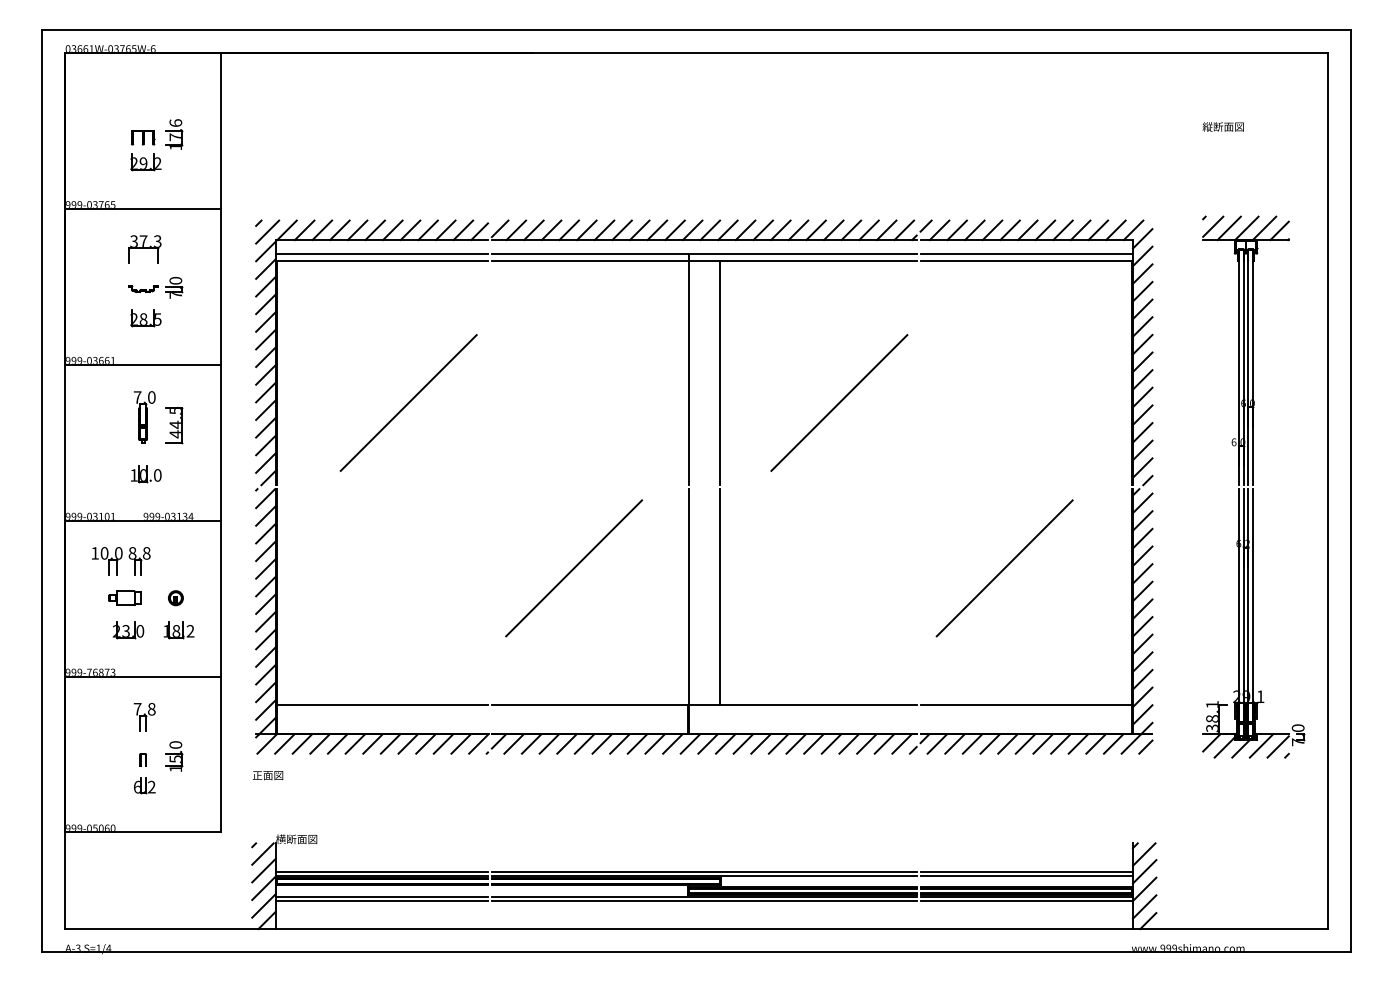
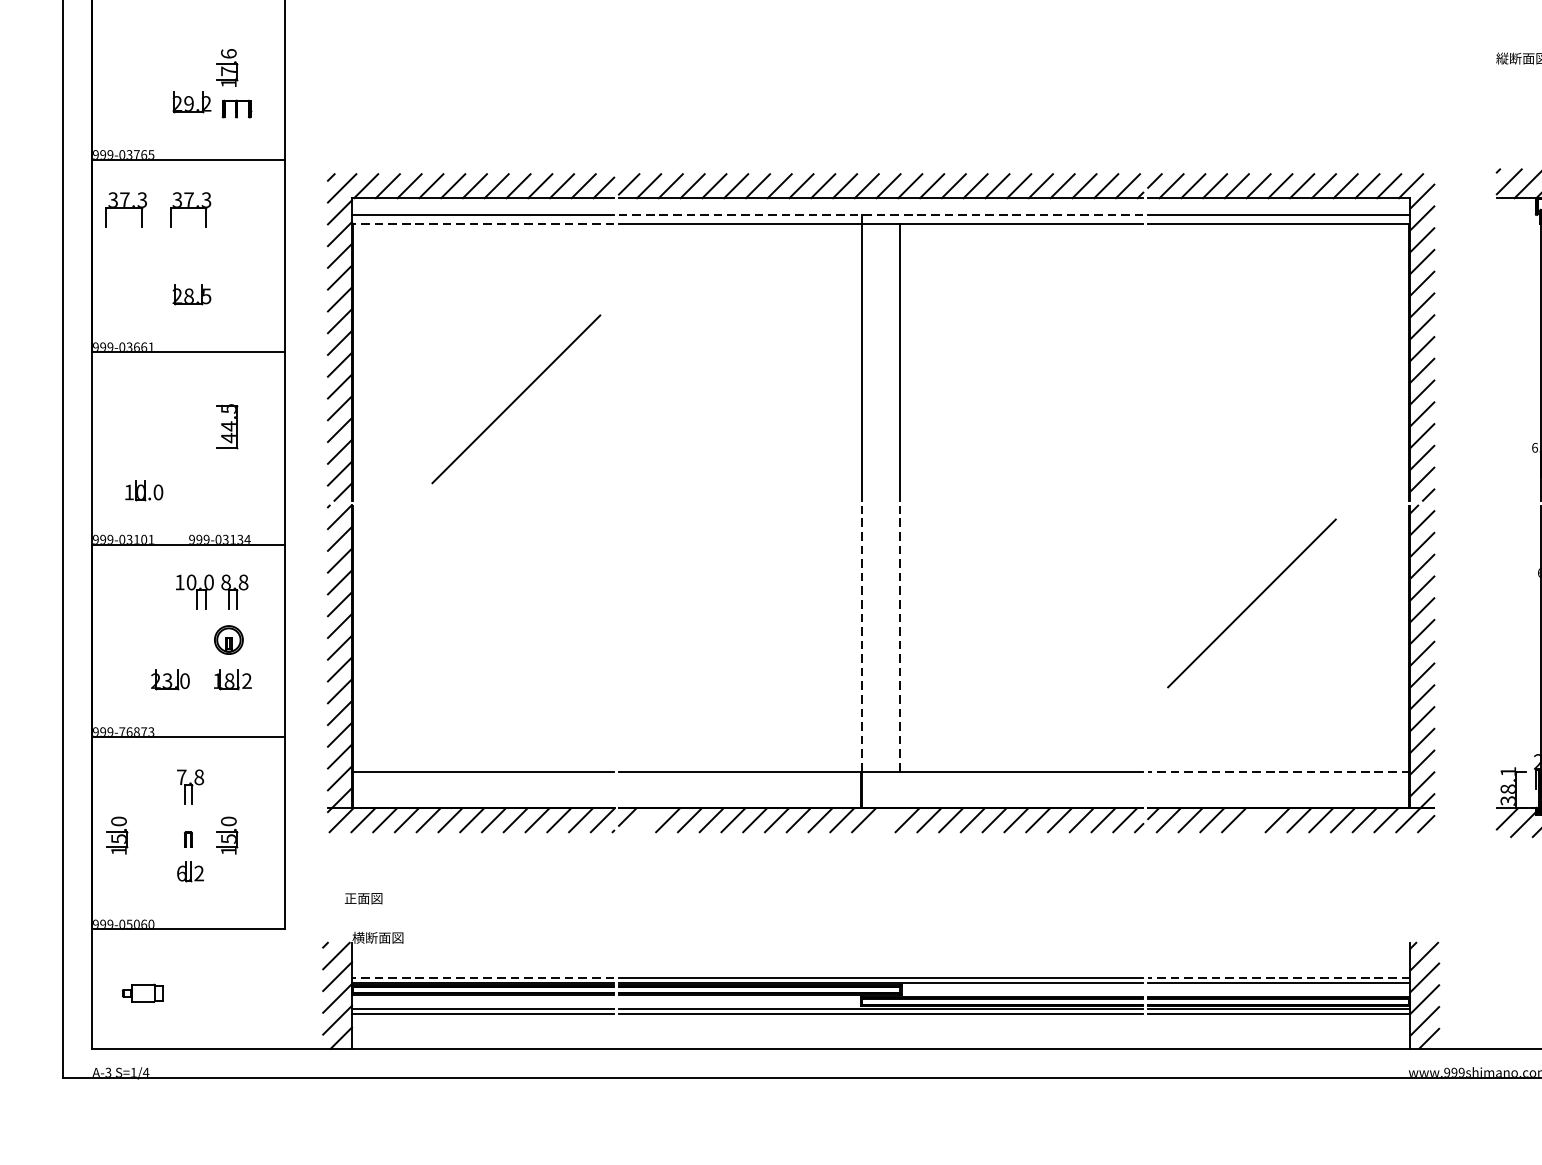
part: (142, 137) -> (235, 108), moved
part: (92, 249) -> (126, 209), added
line: (703, 253) -> (880, 214), solid -> dashed
line: (381, 261) -> (482, 224), solid -> dashed
part: (155, 287) -> (203, 256), removed
line: (839, 402) -> (1048, 398), removed
part: (144, 417) -> (190, 417), removed
part: (146, 474) -> (144, 491), moved
part: (121, 561) -> (212, 592), moved
line: (574, 568) -> (720, 603), removed
line: (688, 596) -> (861, 638), solid -> dashed
line: (719, 596) -> (899, 638), solid -> dashed
part: (124, 597) -> (142, 992), moved
part: (175, 598) -> (228, 640), size x1.6
line: (1026, 704) -> (1278, 771), solid -> dashed
line: (513, 743) -> (645, 819), removed
line: (707, 743) -> (885, 819), removed
line: (1007, 743) -> (1255, 819), removed
part: (85, 756) -> (117, 835), added
text: (267, 775) -> (363, 898), moved
line: (381, 871) -> (482, 977), solid -> dashed
line: (1026, 871) -> (1278, 977), solid -> dashed

